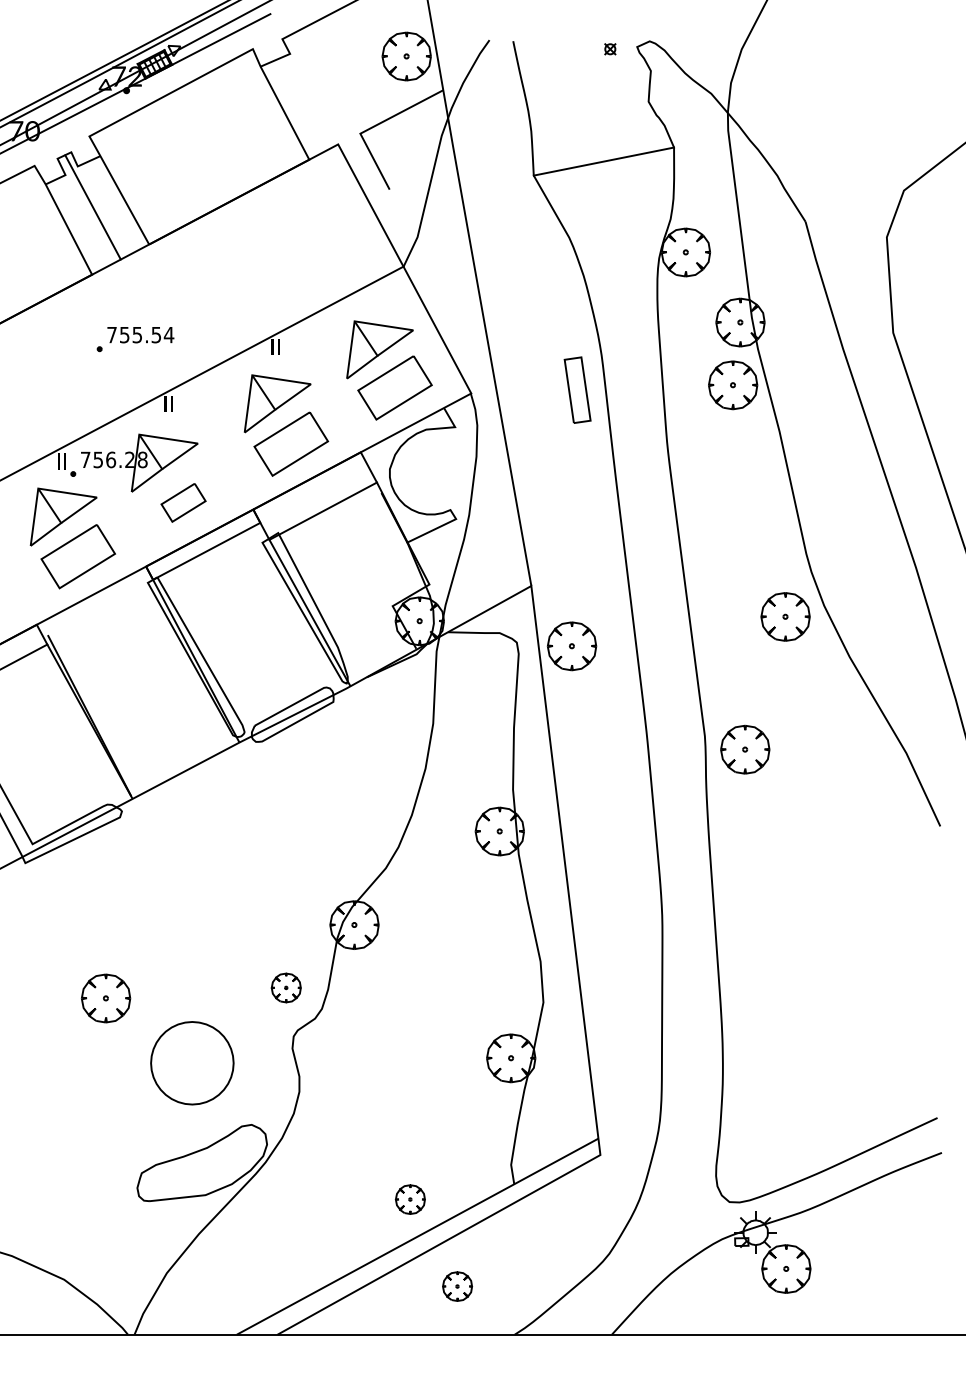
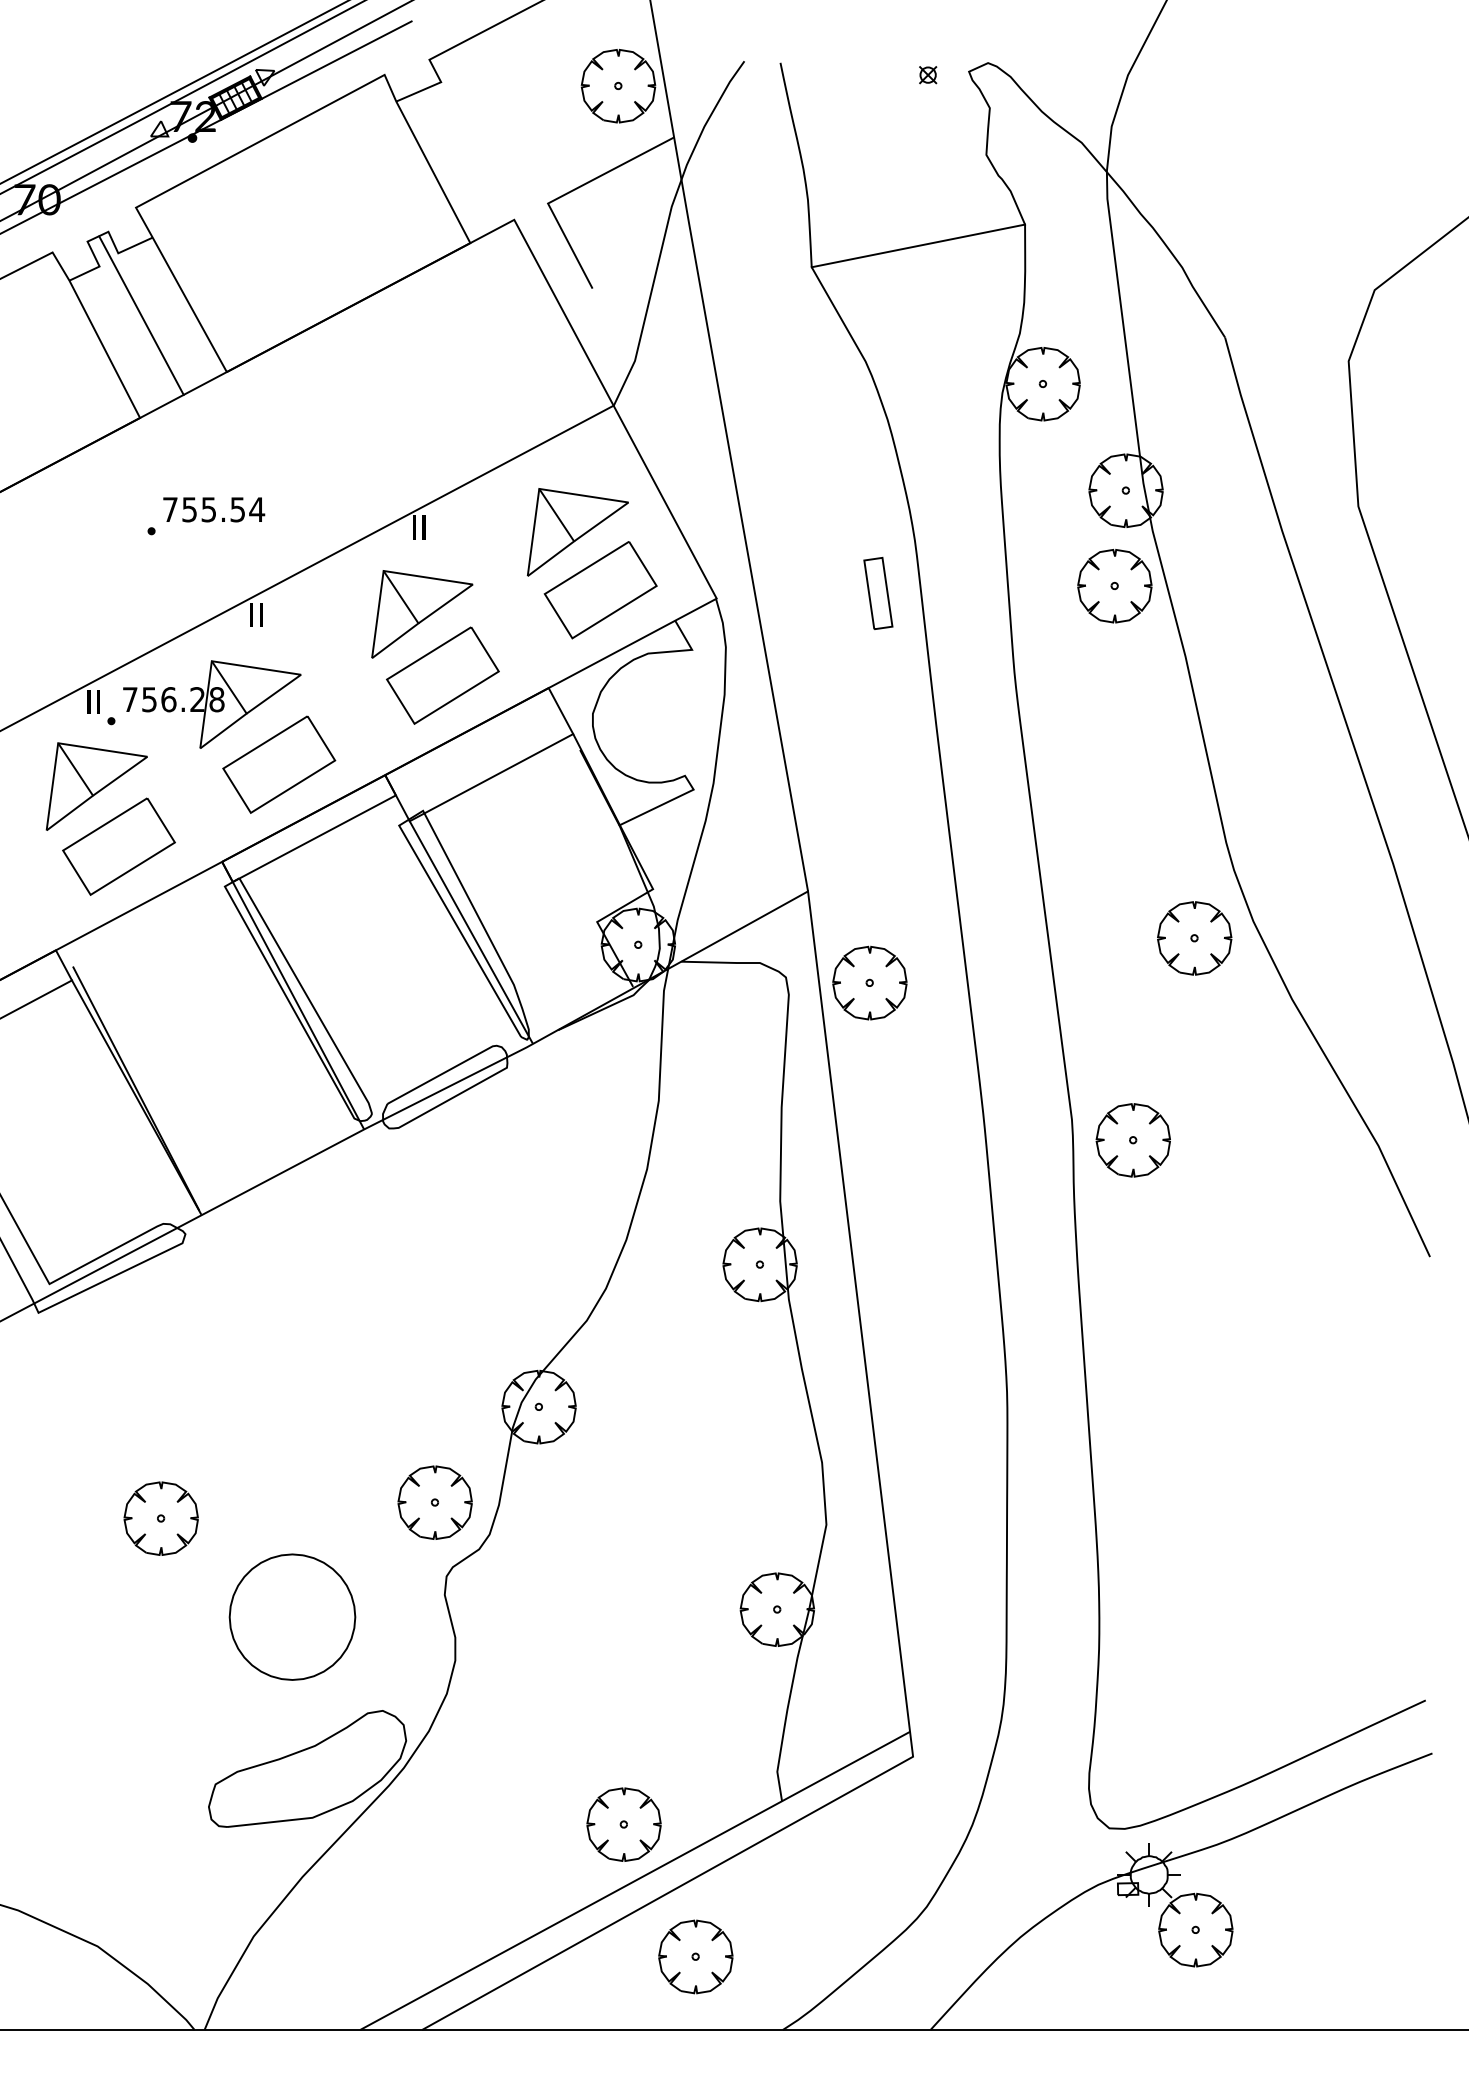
part: (577, 389) -> (878, 592), size x0.71
part: (183, 502) -> (279, 764), size x1.67
part: (286, 987) -> (435, 1501), size x1.67
part: (410, 1199) -> (624, 1824), size x1.67
part: (457, 1286) -> (695, 1956), size x1.67

